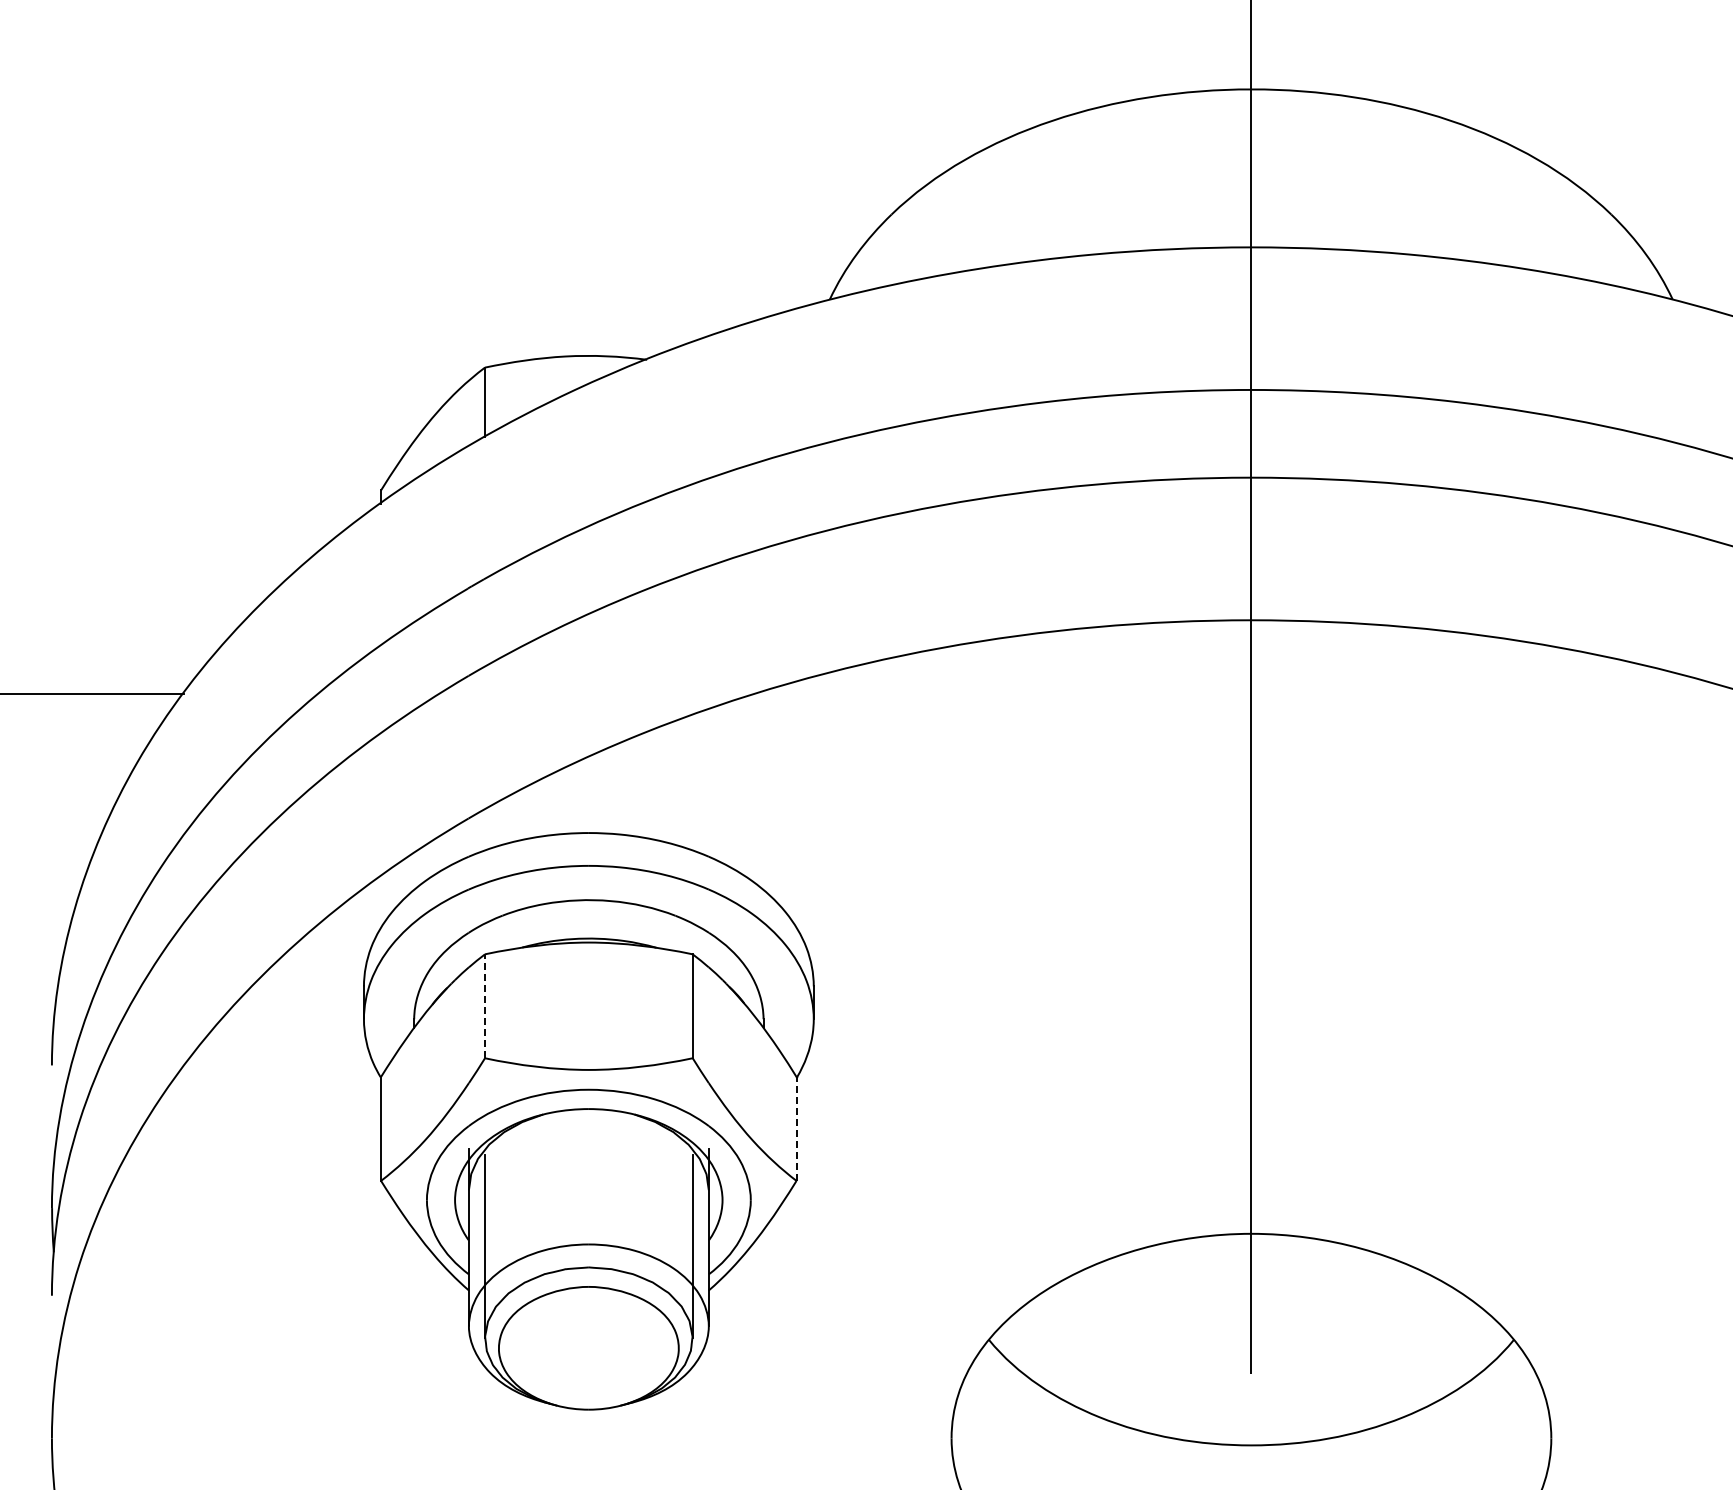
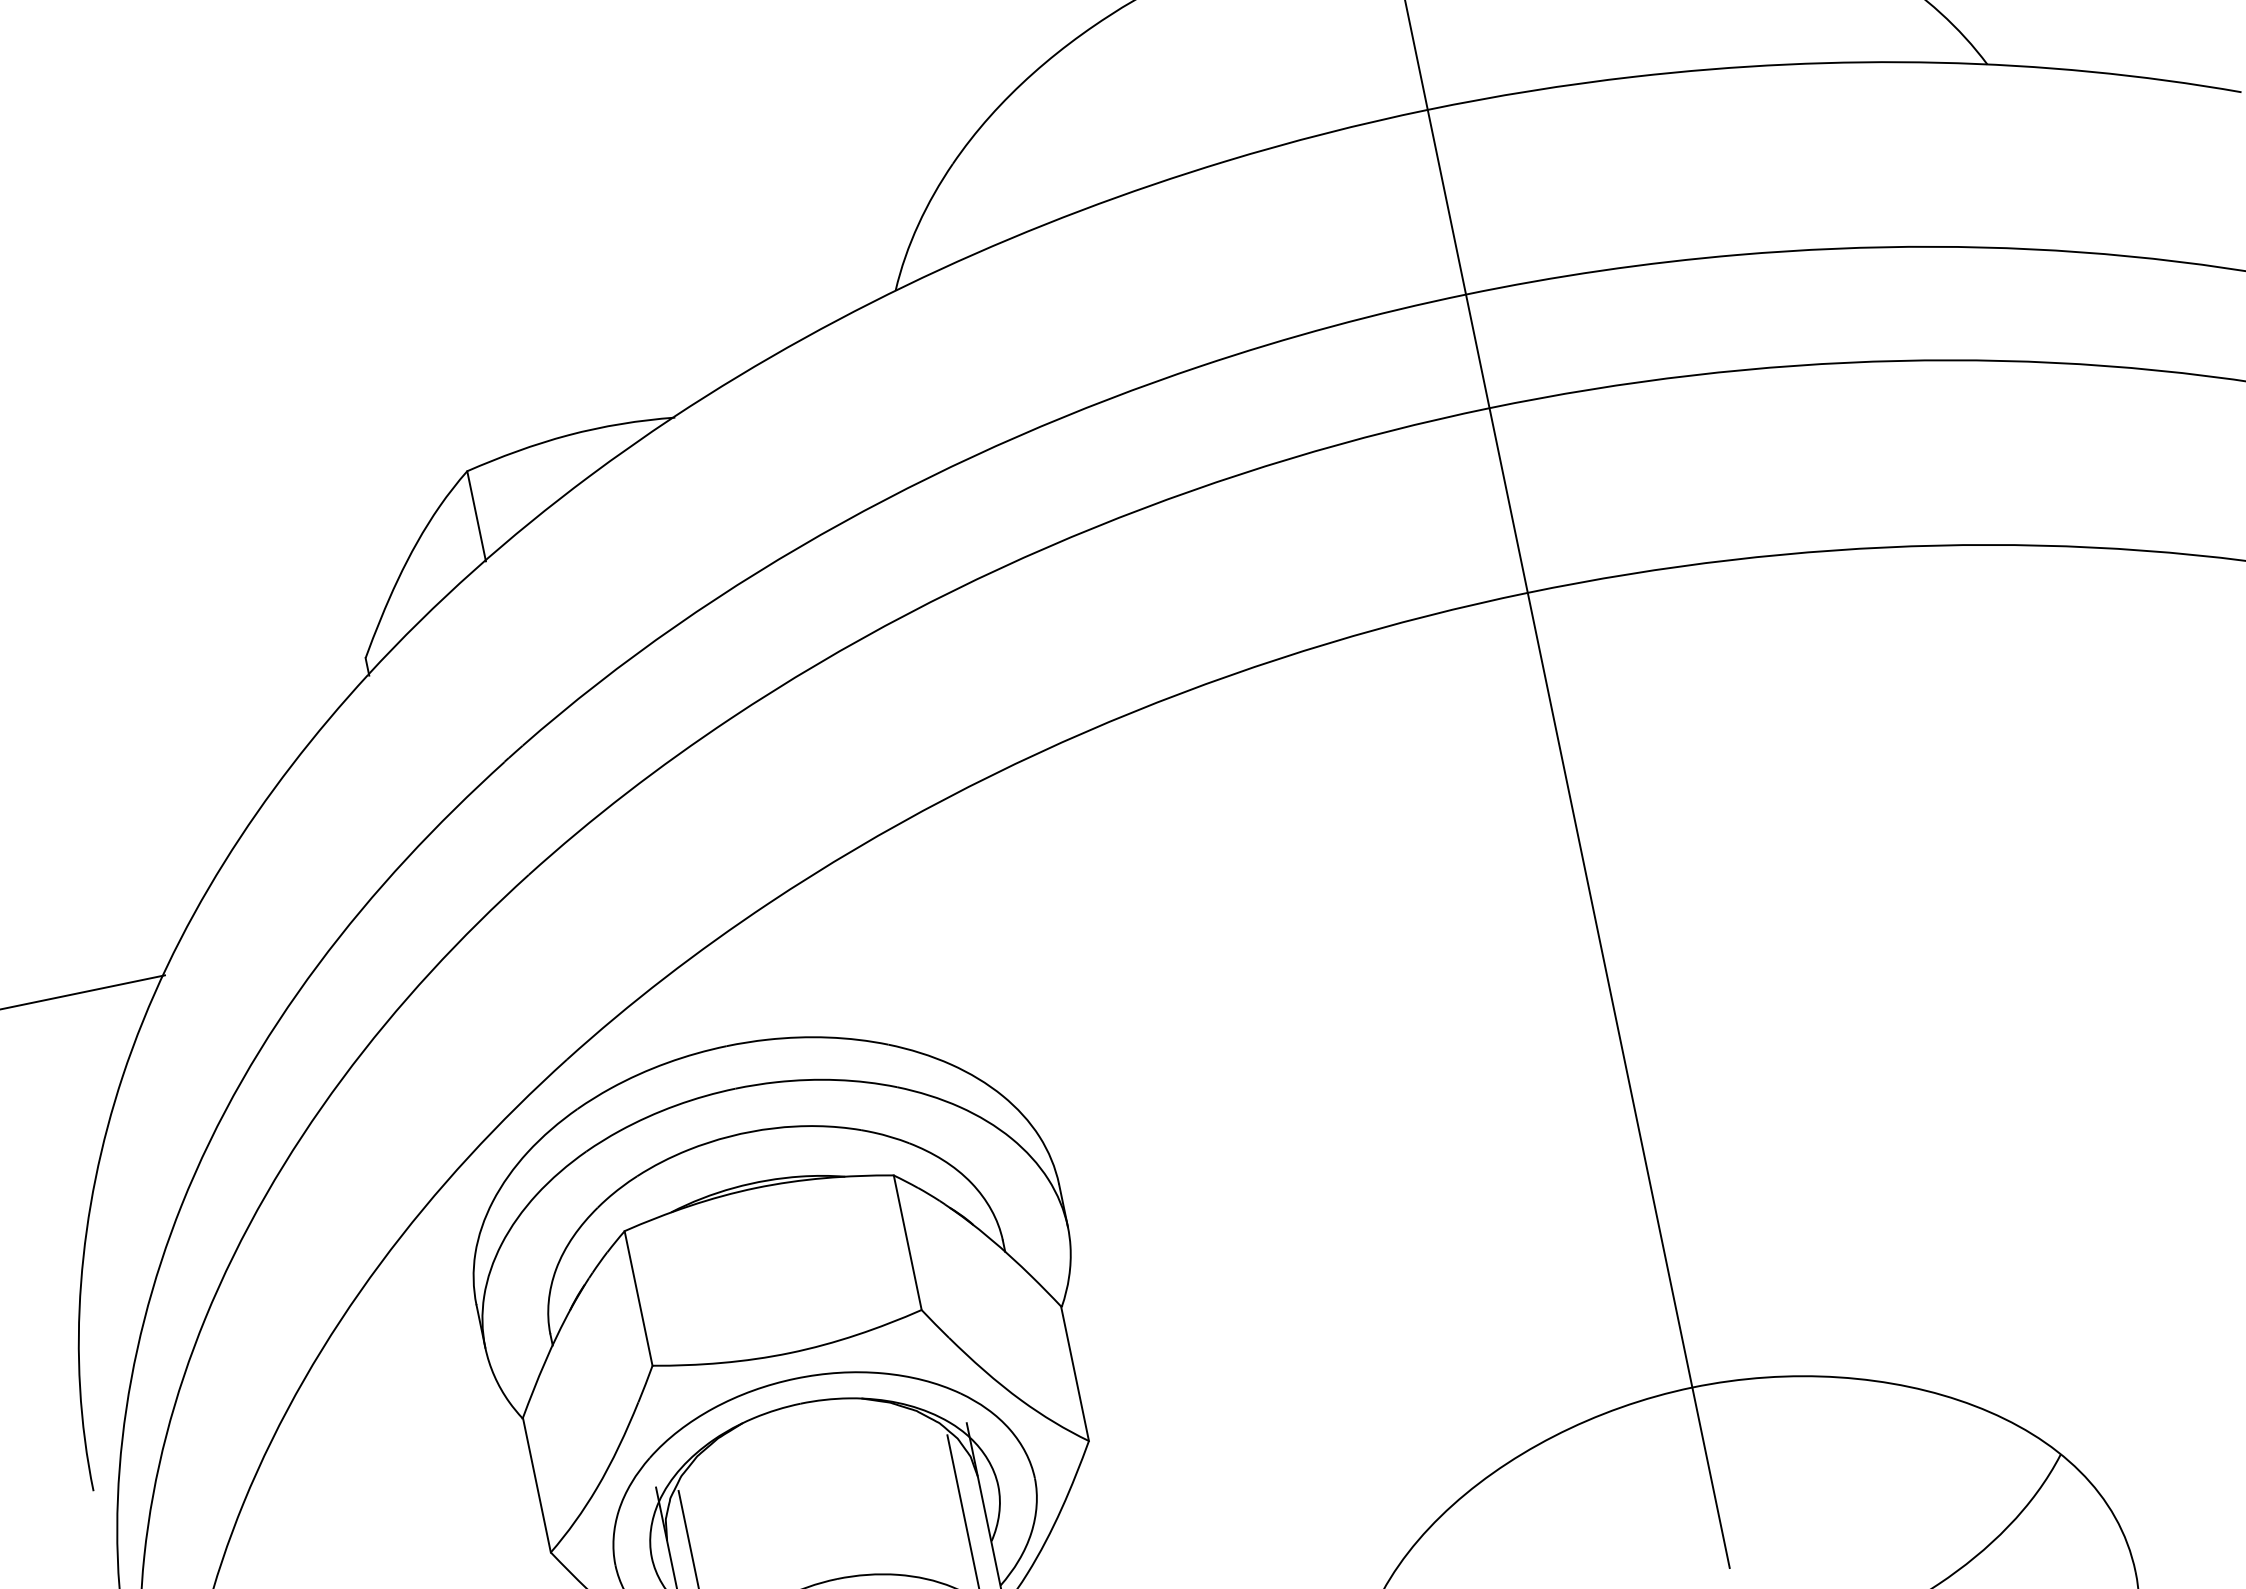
line: (484, 1006) -> (638, 1298), dashed -> solid
line: (796, 1128) -> (1074, 1373), dashed -> solid

